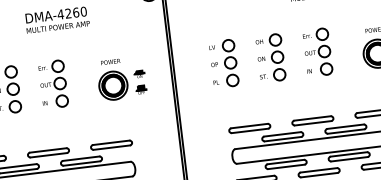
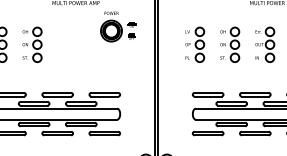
part: (122, 78) -> (118, 26), moved
part: (53, 84) -> (67, 44), removed

